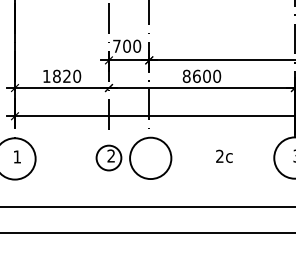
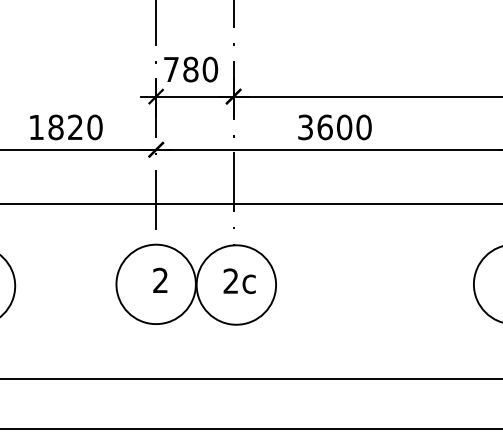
text: (126, 46) -> (189, 69), 700 -> 780
text: (186, 75) -> (305, 125), 8600 -> 3600
text: (224, 155) -> (239, 279), moved
circle: (108, 157) -> (155, 283), size x1.67

